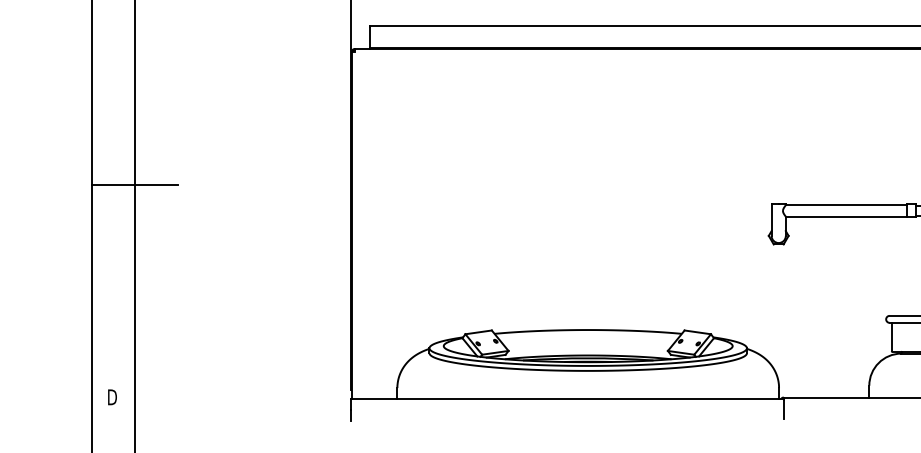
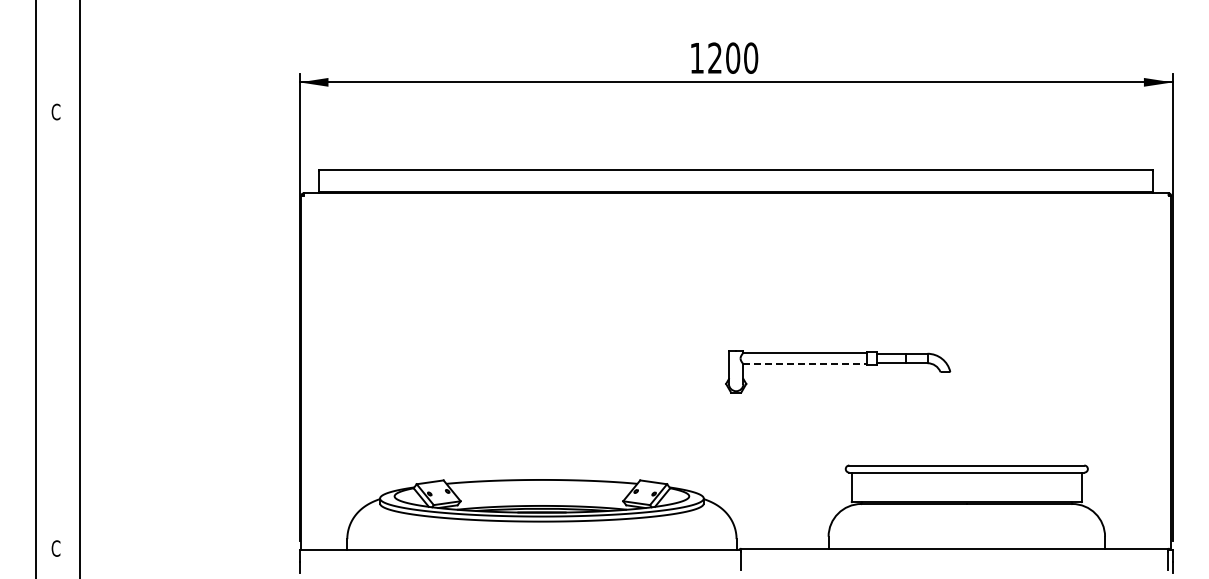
line: (134, 185) -> (79, 332), removed
line: (846, 216) -> (805, 364), solid -> dashed
text: (112, 397) -> (56, 548), D -> C

